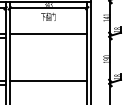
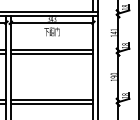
line: (47, 38) -> (51, 54), added
line: (47, 85) -> (51, 104), added

